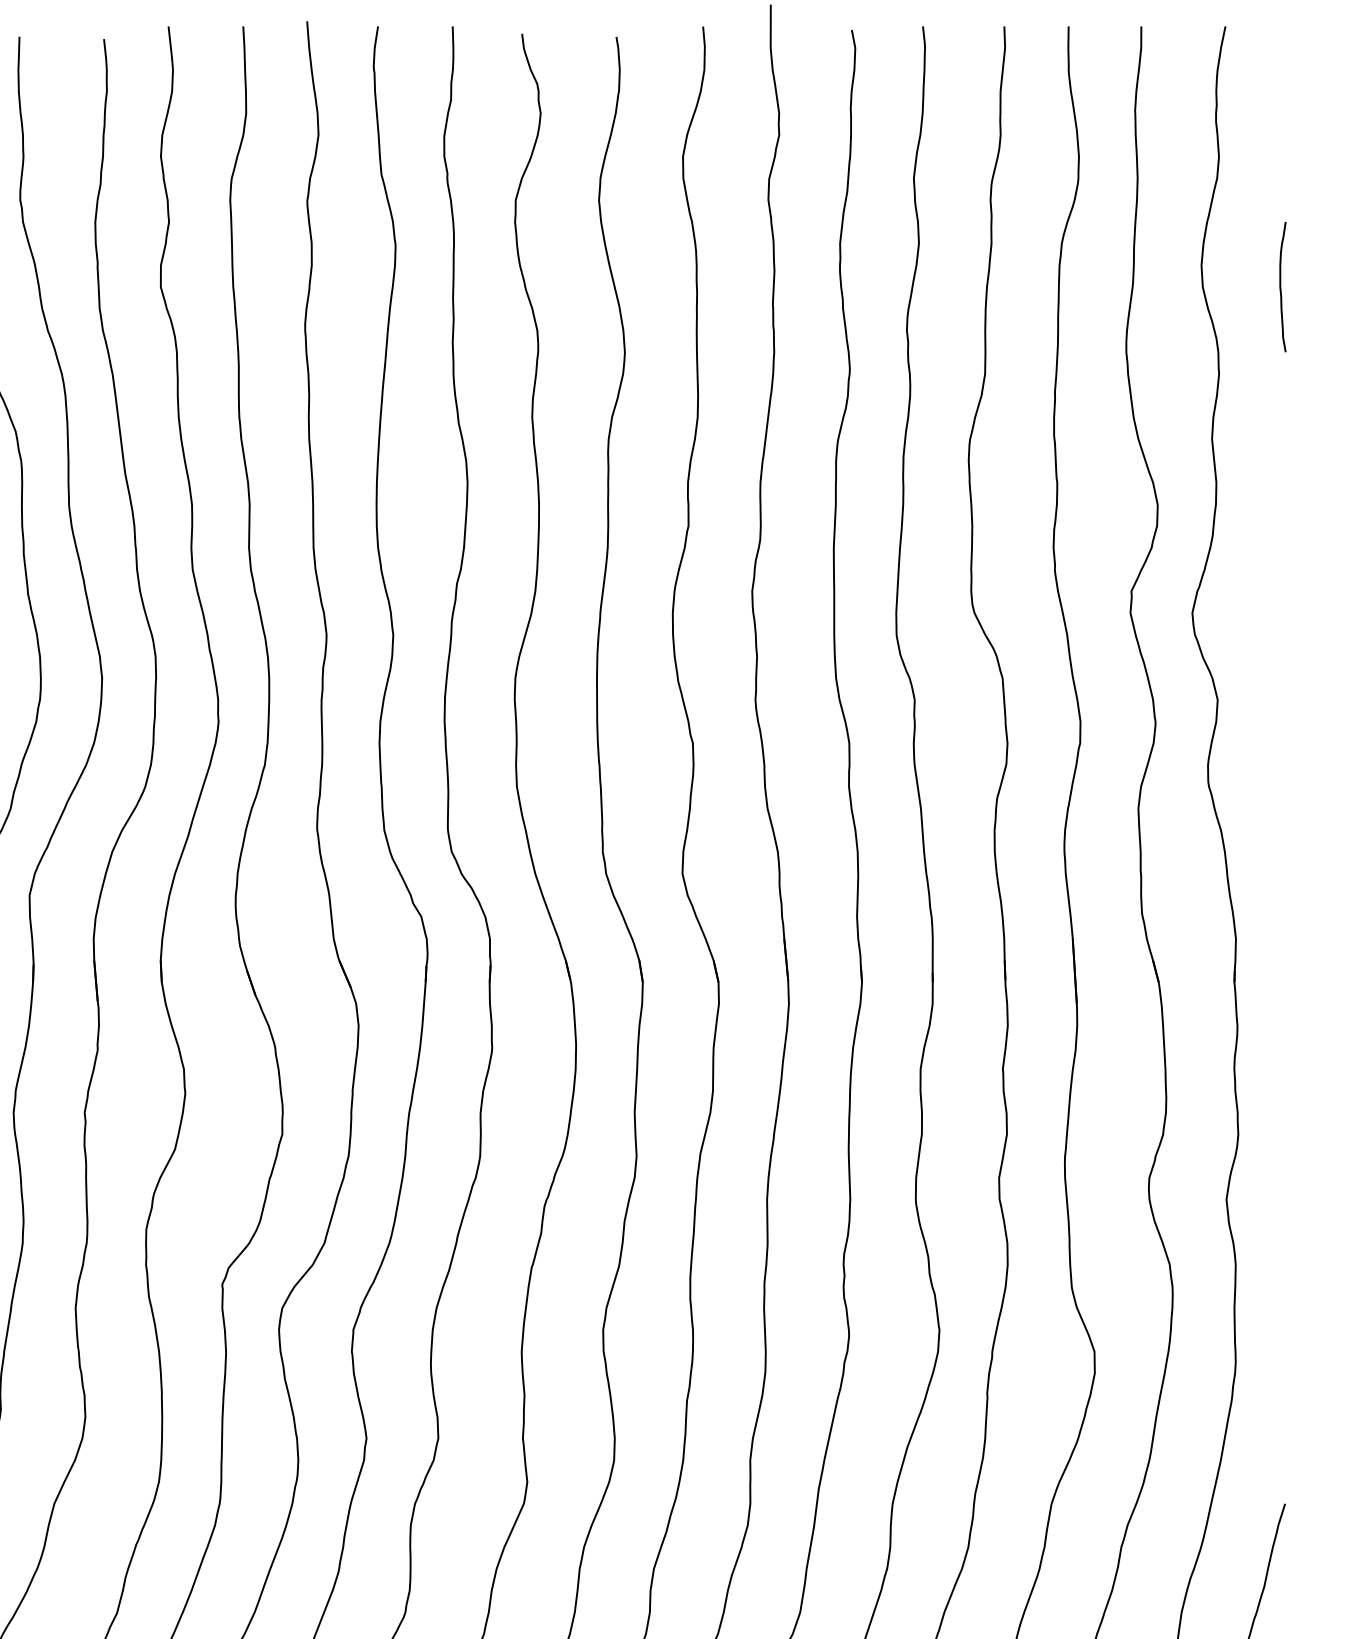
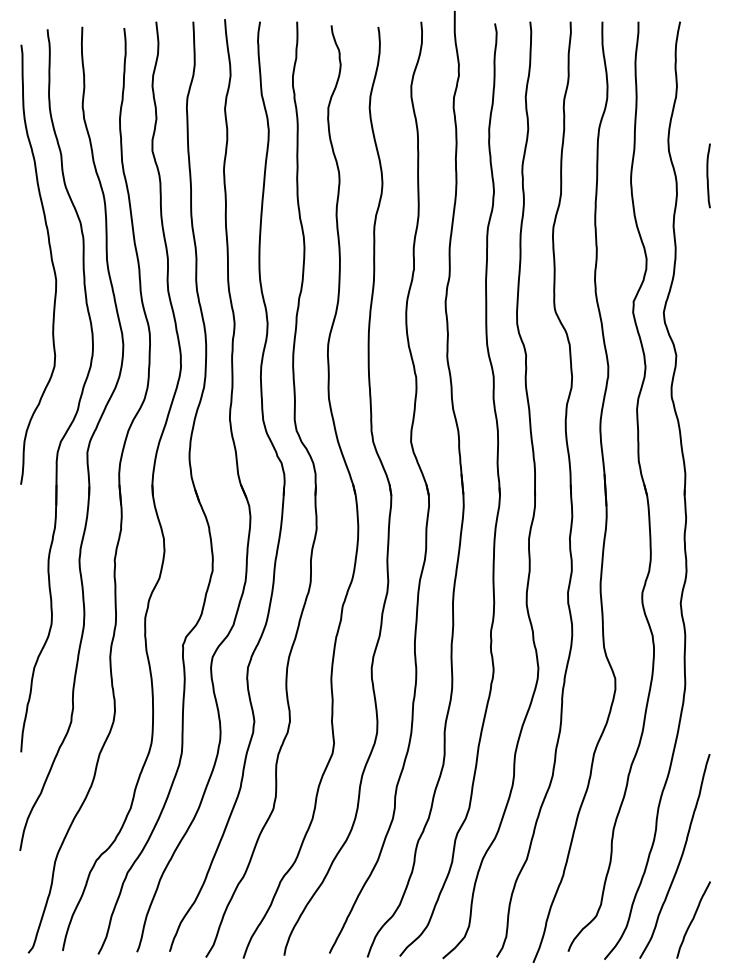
curve: (1282, 286) -> (708, 175), moved

